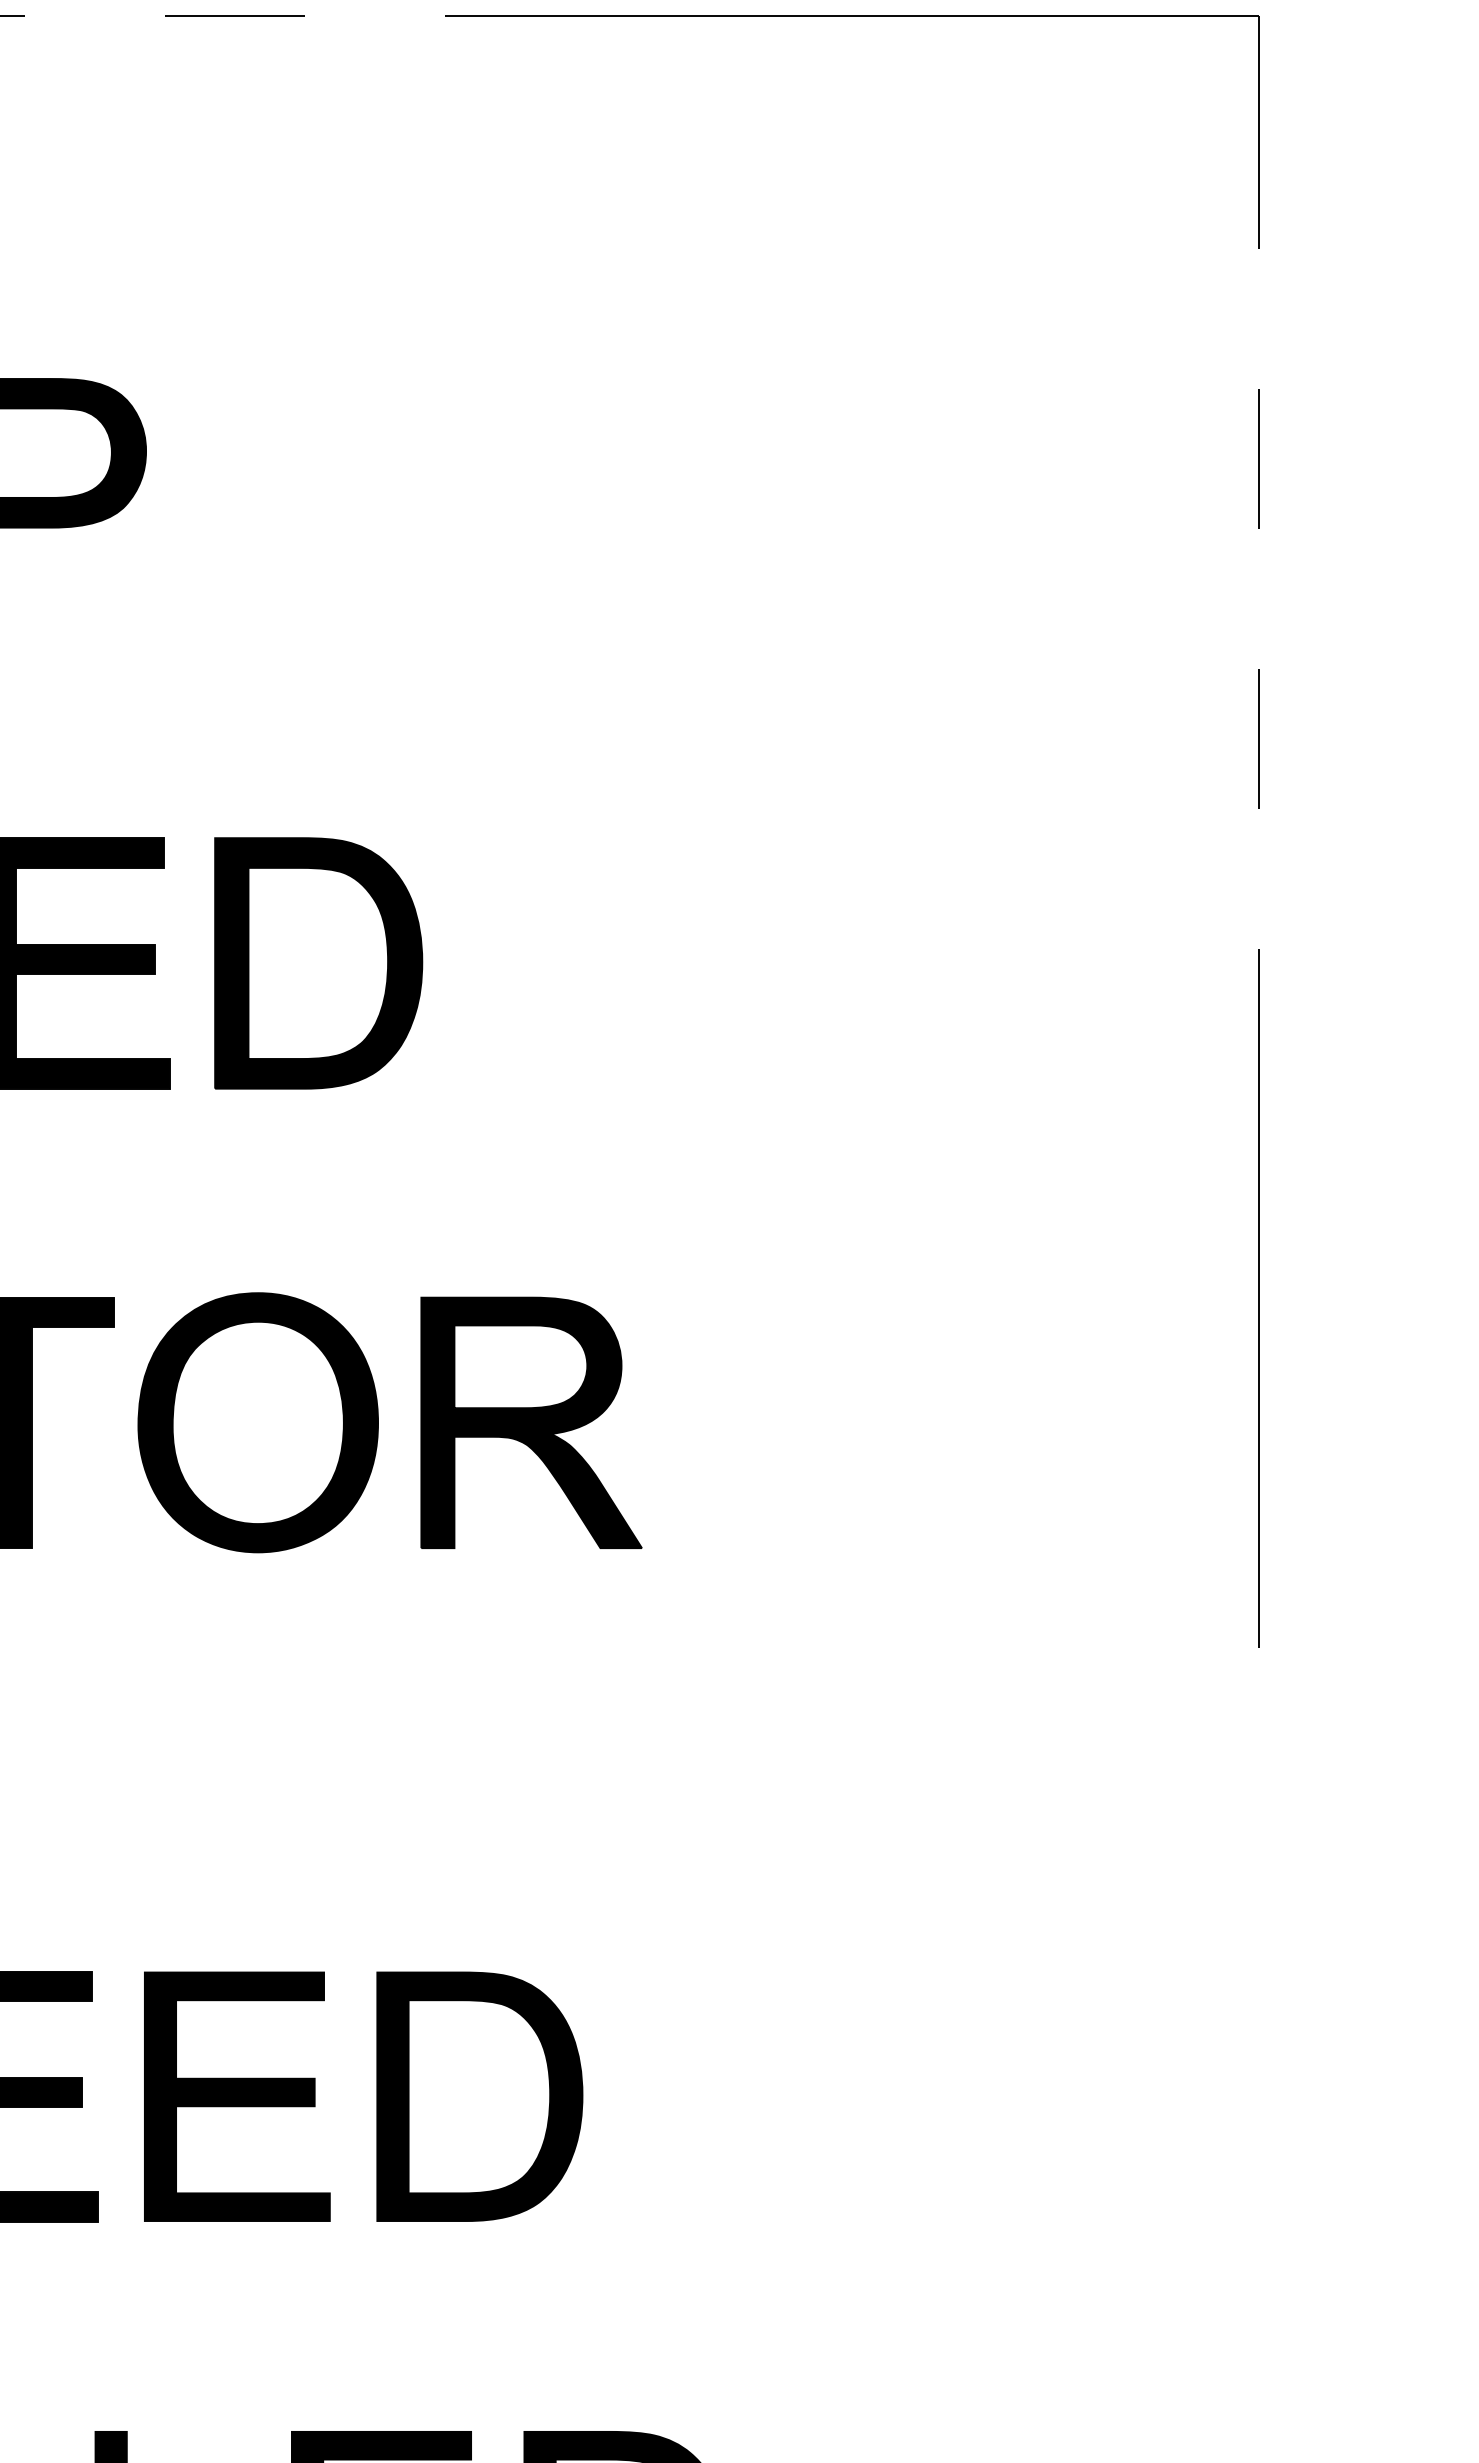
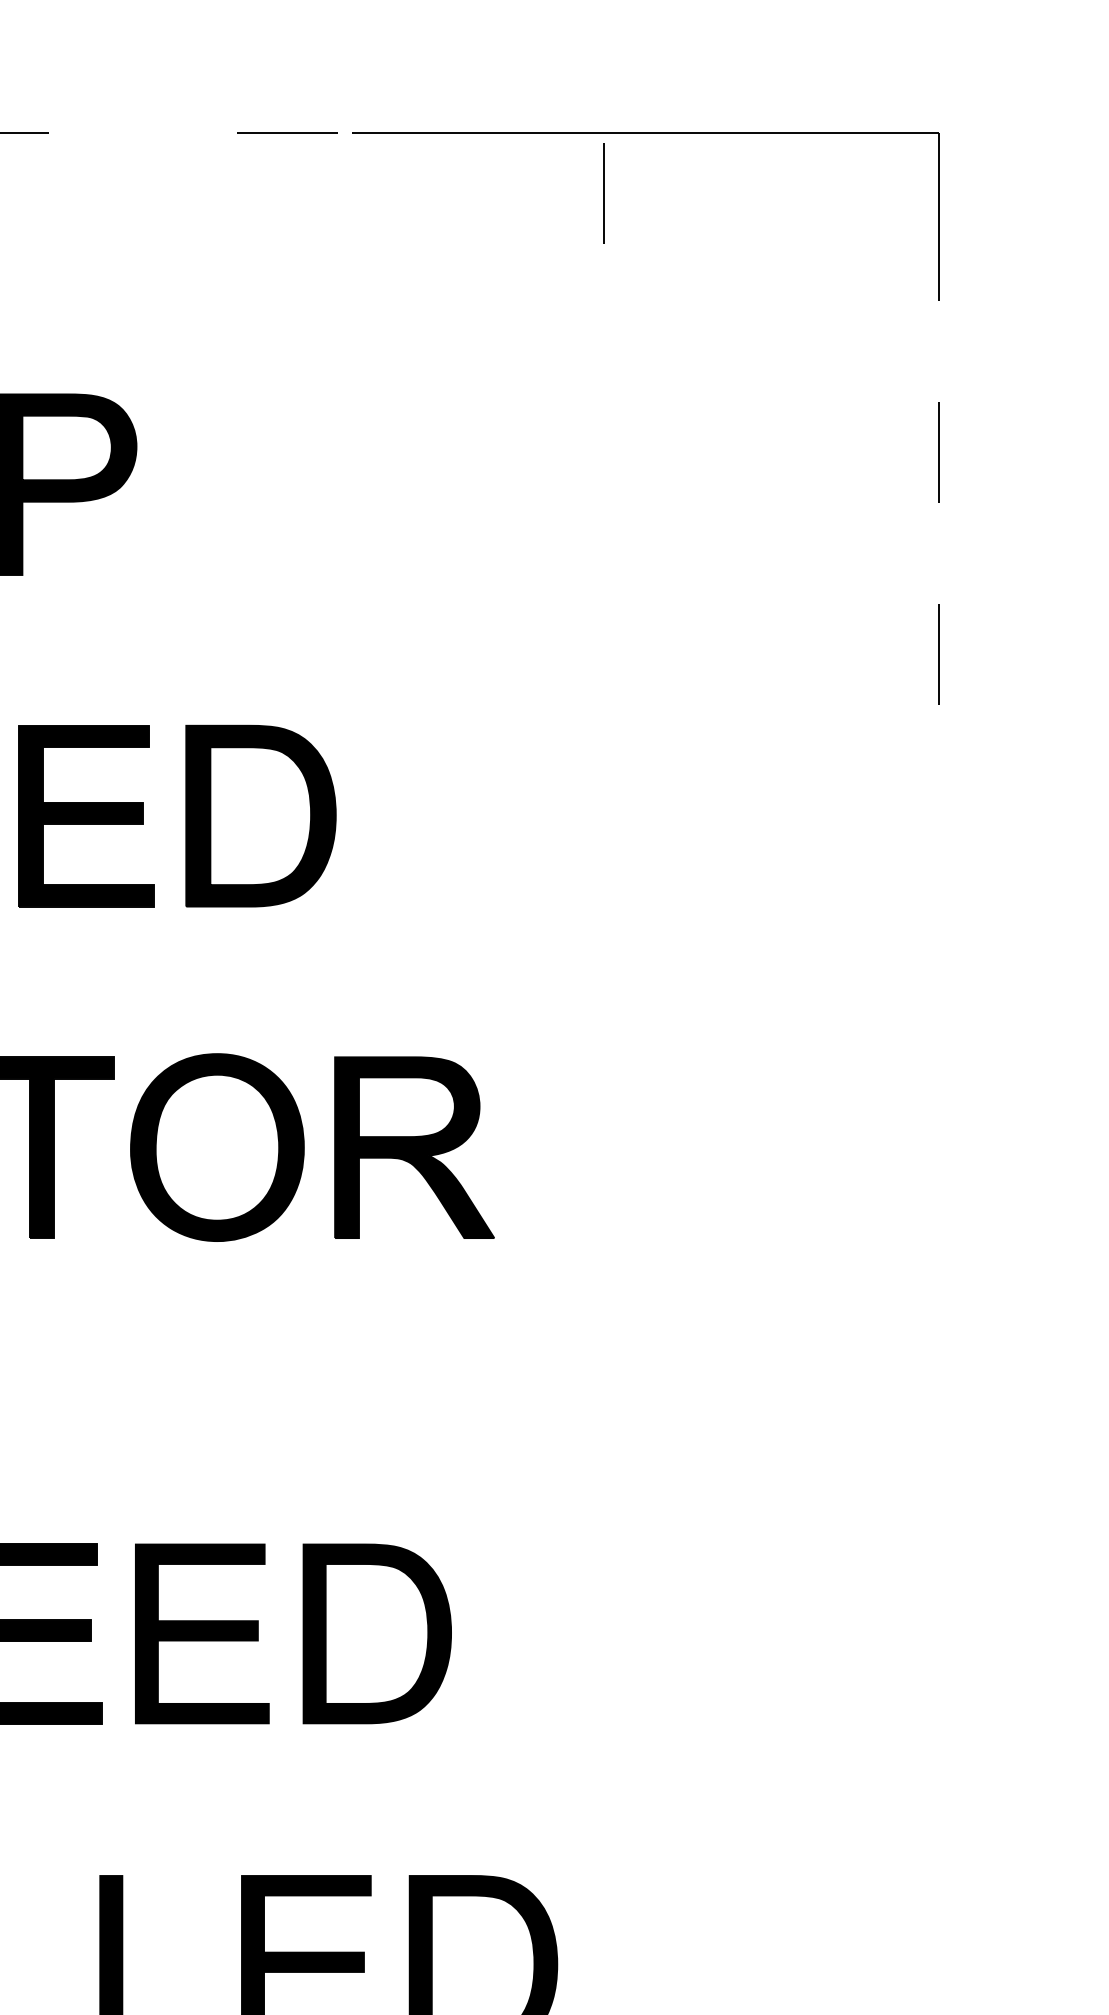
line: (234, 15) -> (287, 132), moved
line: (793, 100) -> (603, 193), added
line: (1257, 1297) -> (938, 1057), removed

